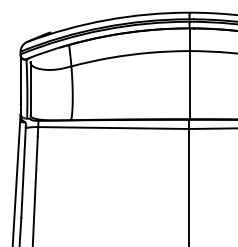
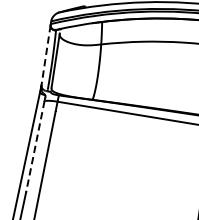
line: (20, 85) -> (45, 56), solid -> dashed
line: (23, 172) -> (35, 146), solid -> dashed

